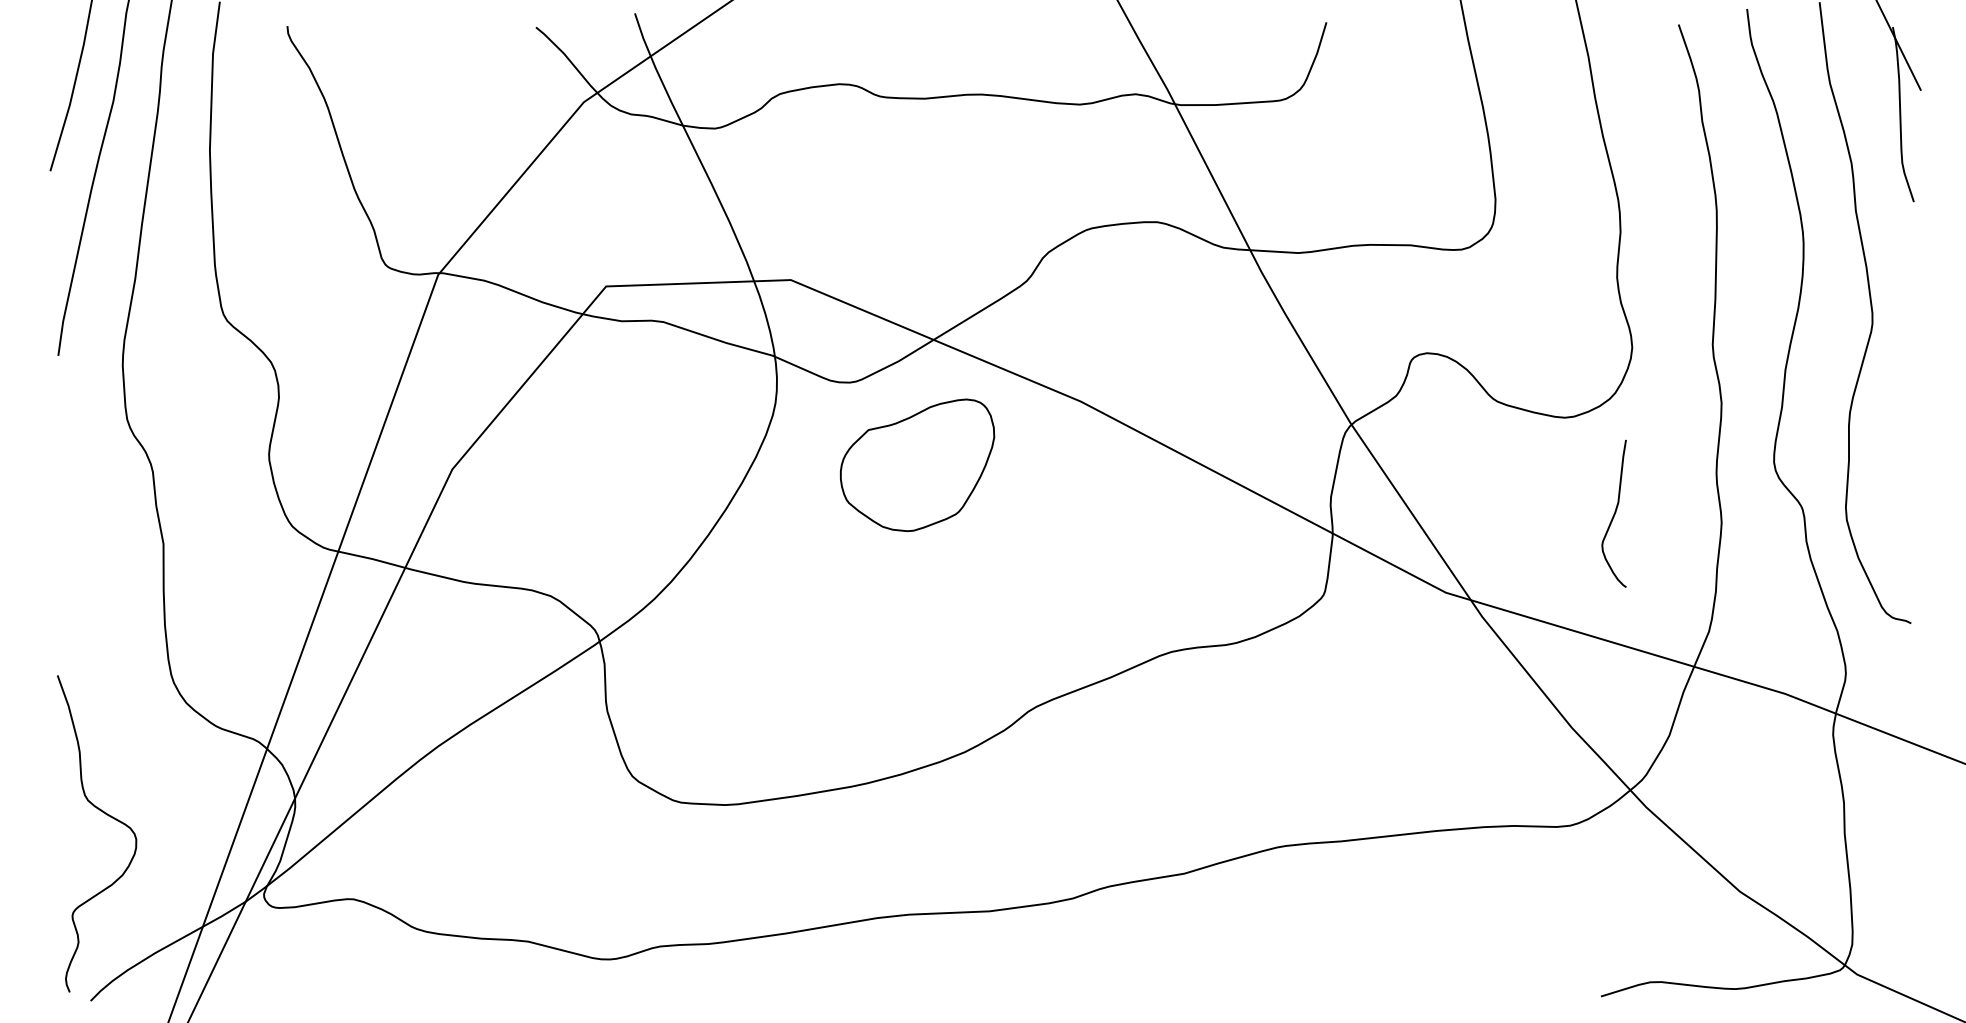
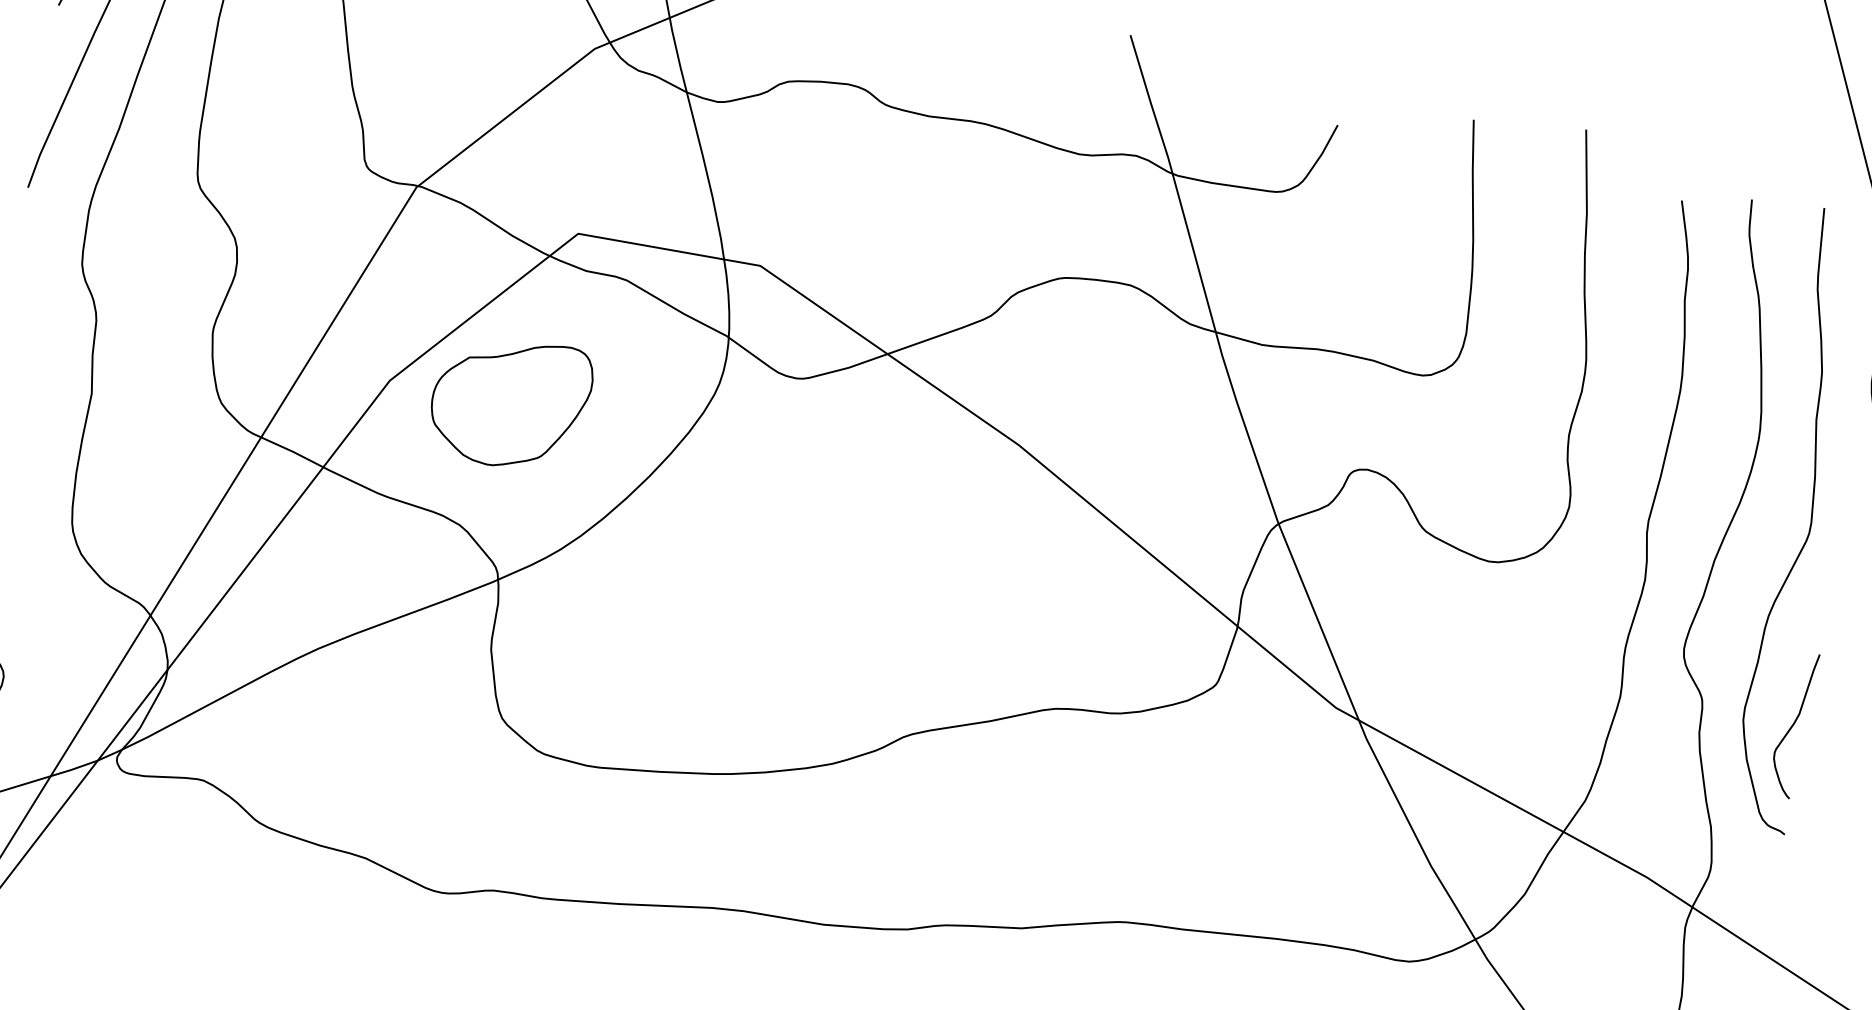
part: (917, 465) -> (510, 402), moved
curve: (1613, 513) -> (1792, 723), moved

